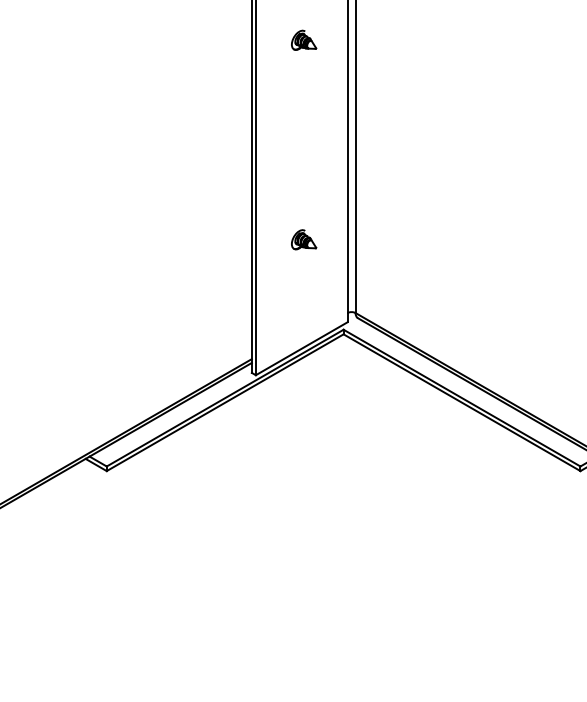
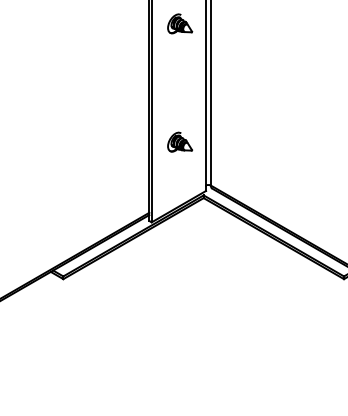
part: (304, 39) -> (180, 23), size x1.67
part: (304, 238) -> (180, 141), size x1.67

